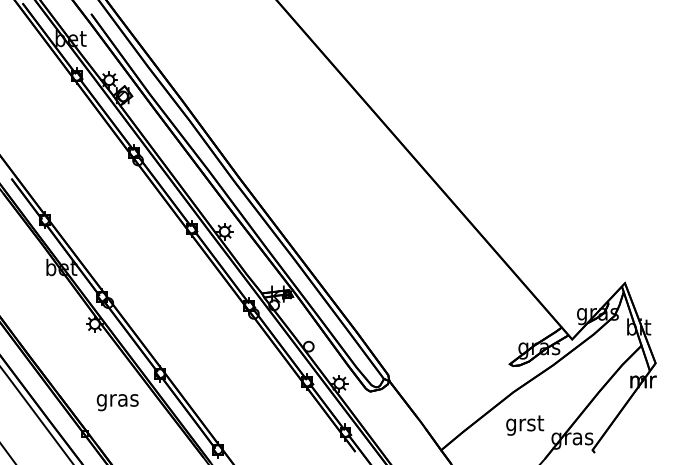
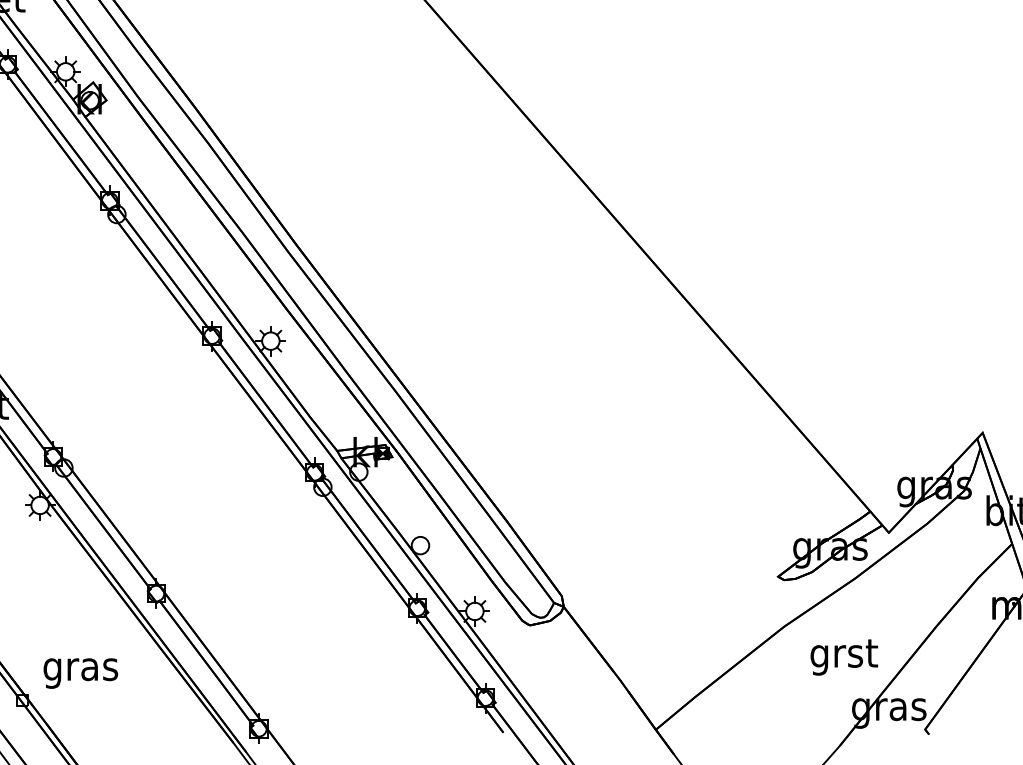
text: (117, 402) -> (80, 673), moved
text: (525, 425) -> (844, 657), moved

